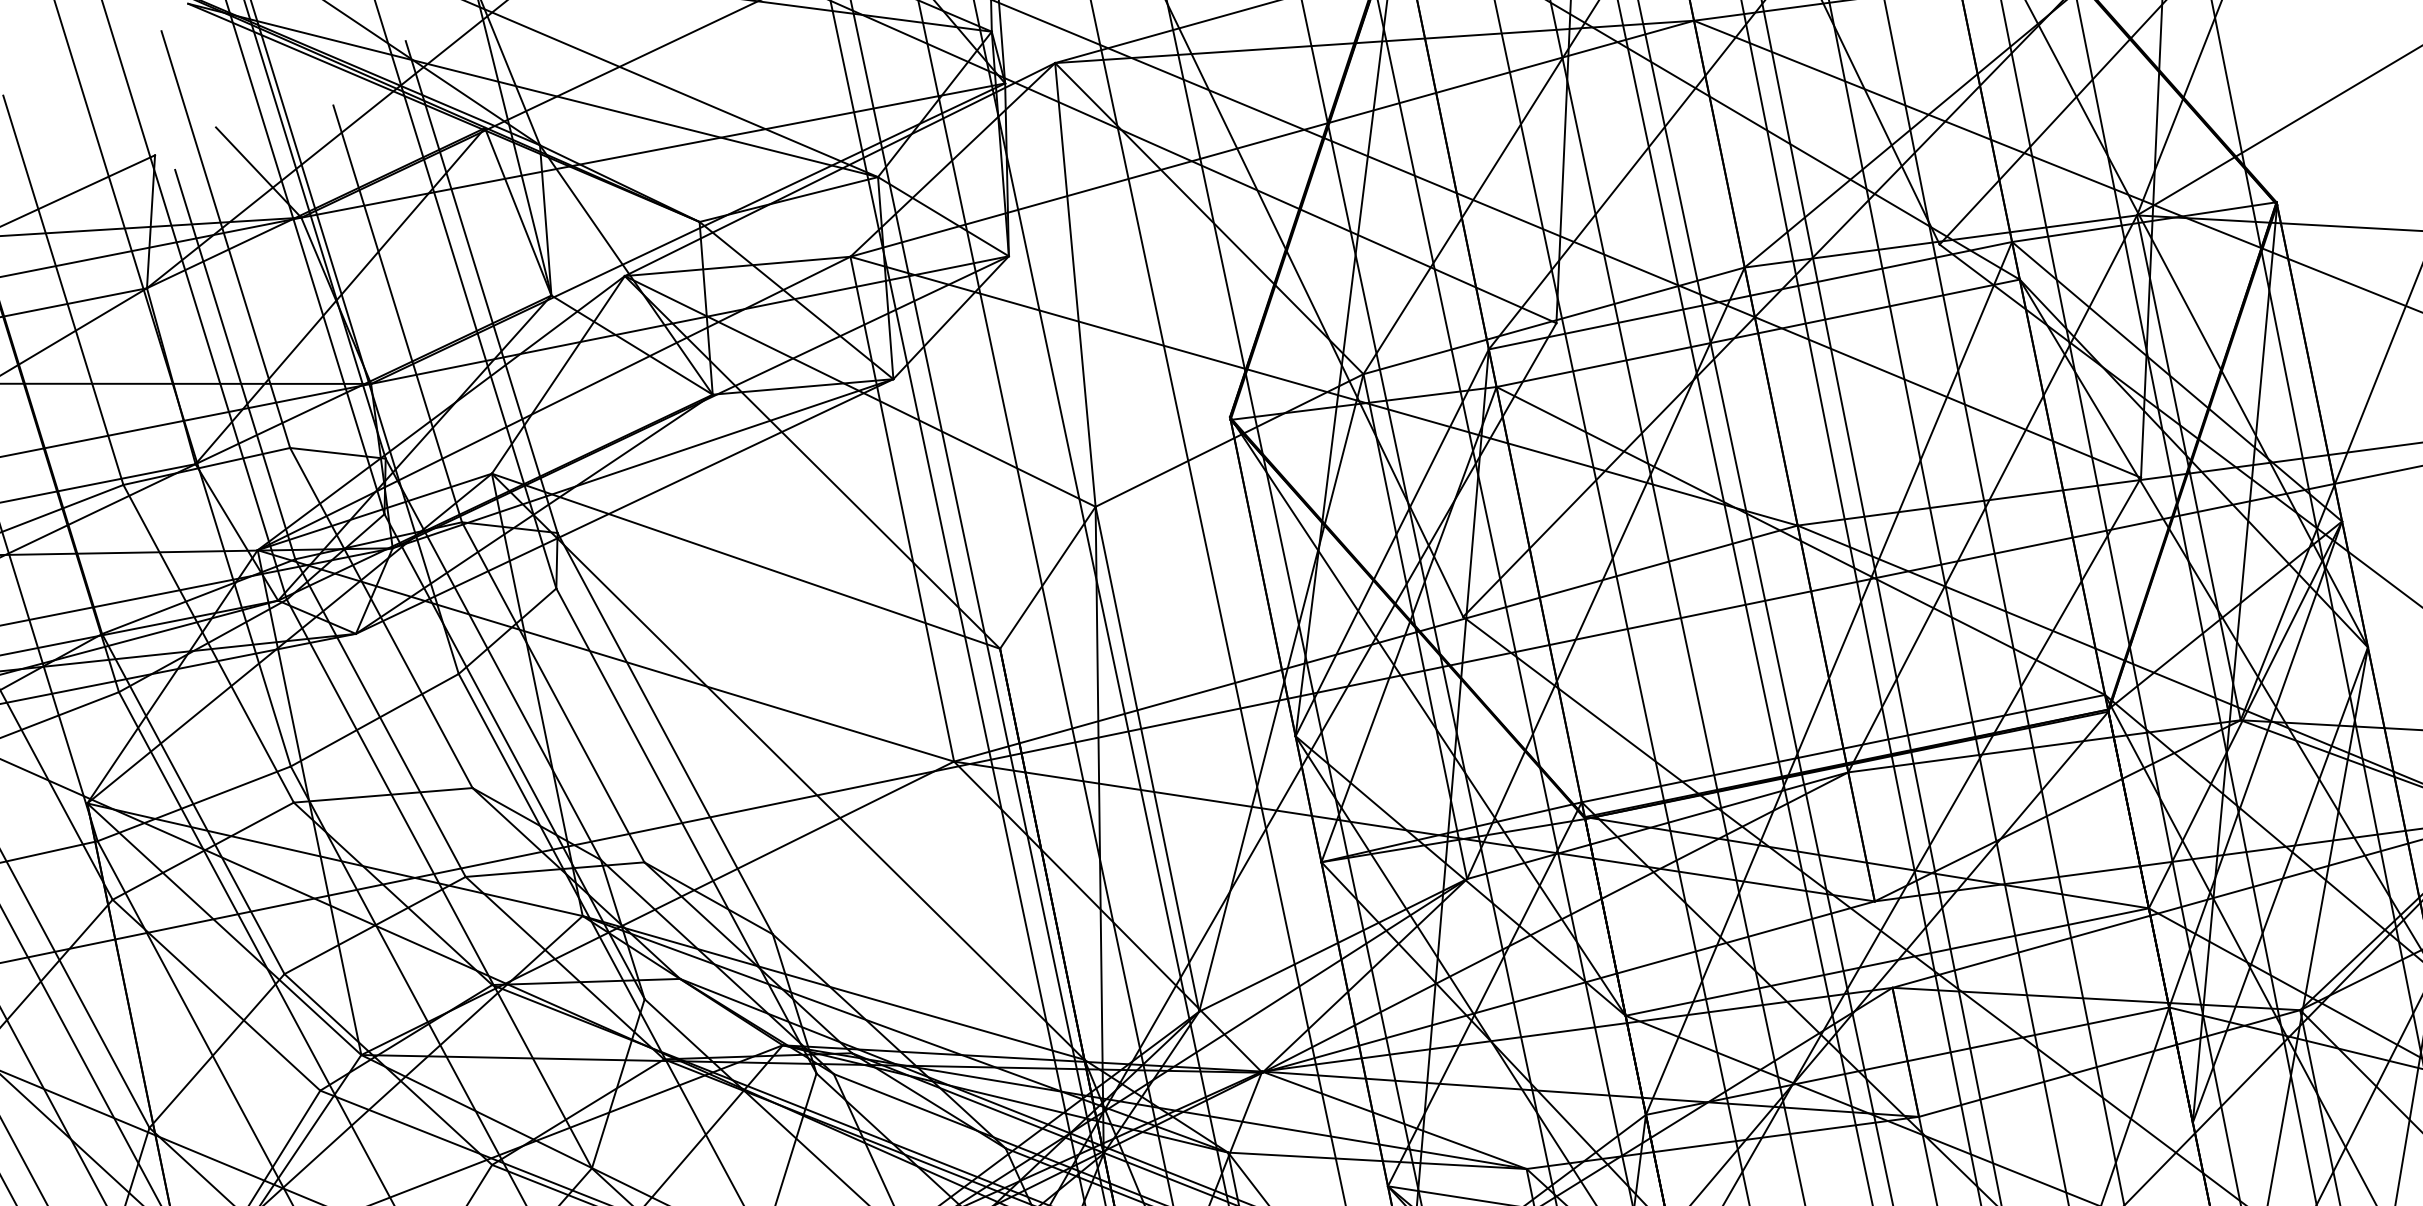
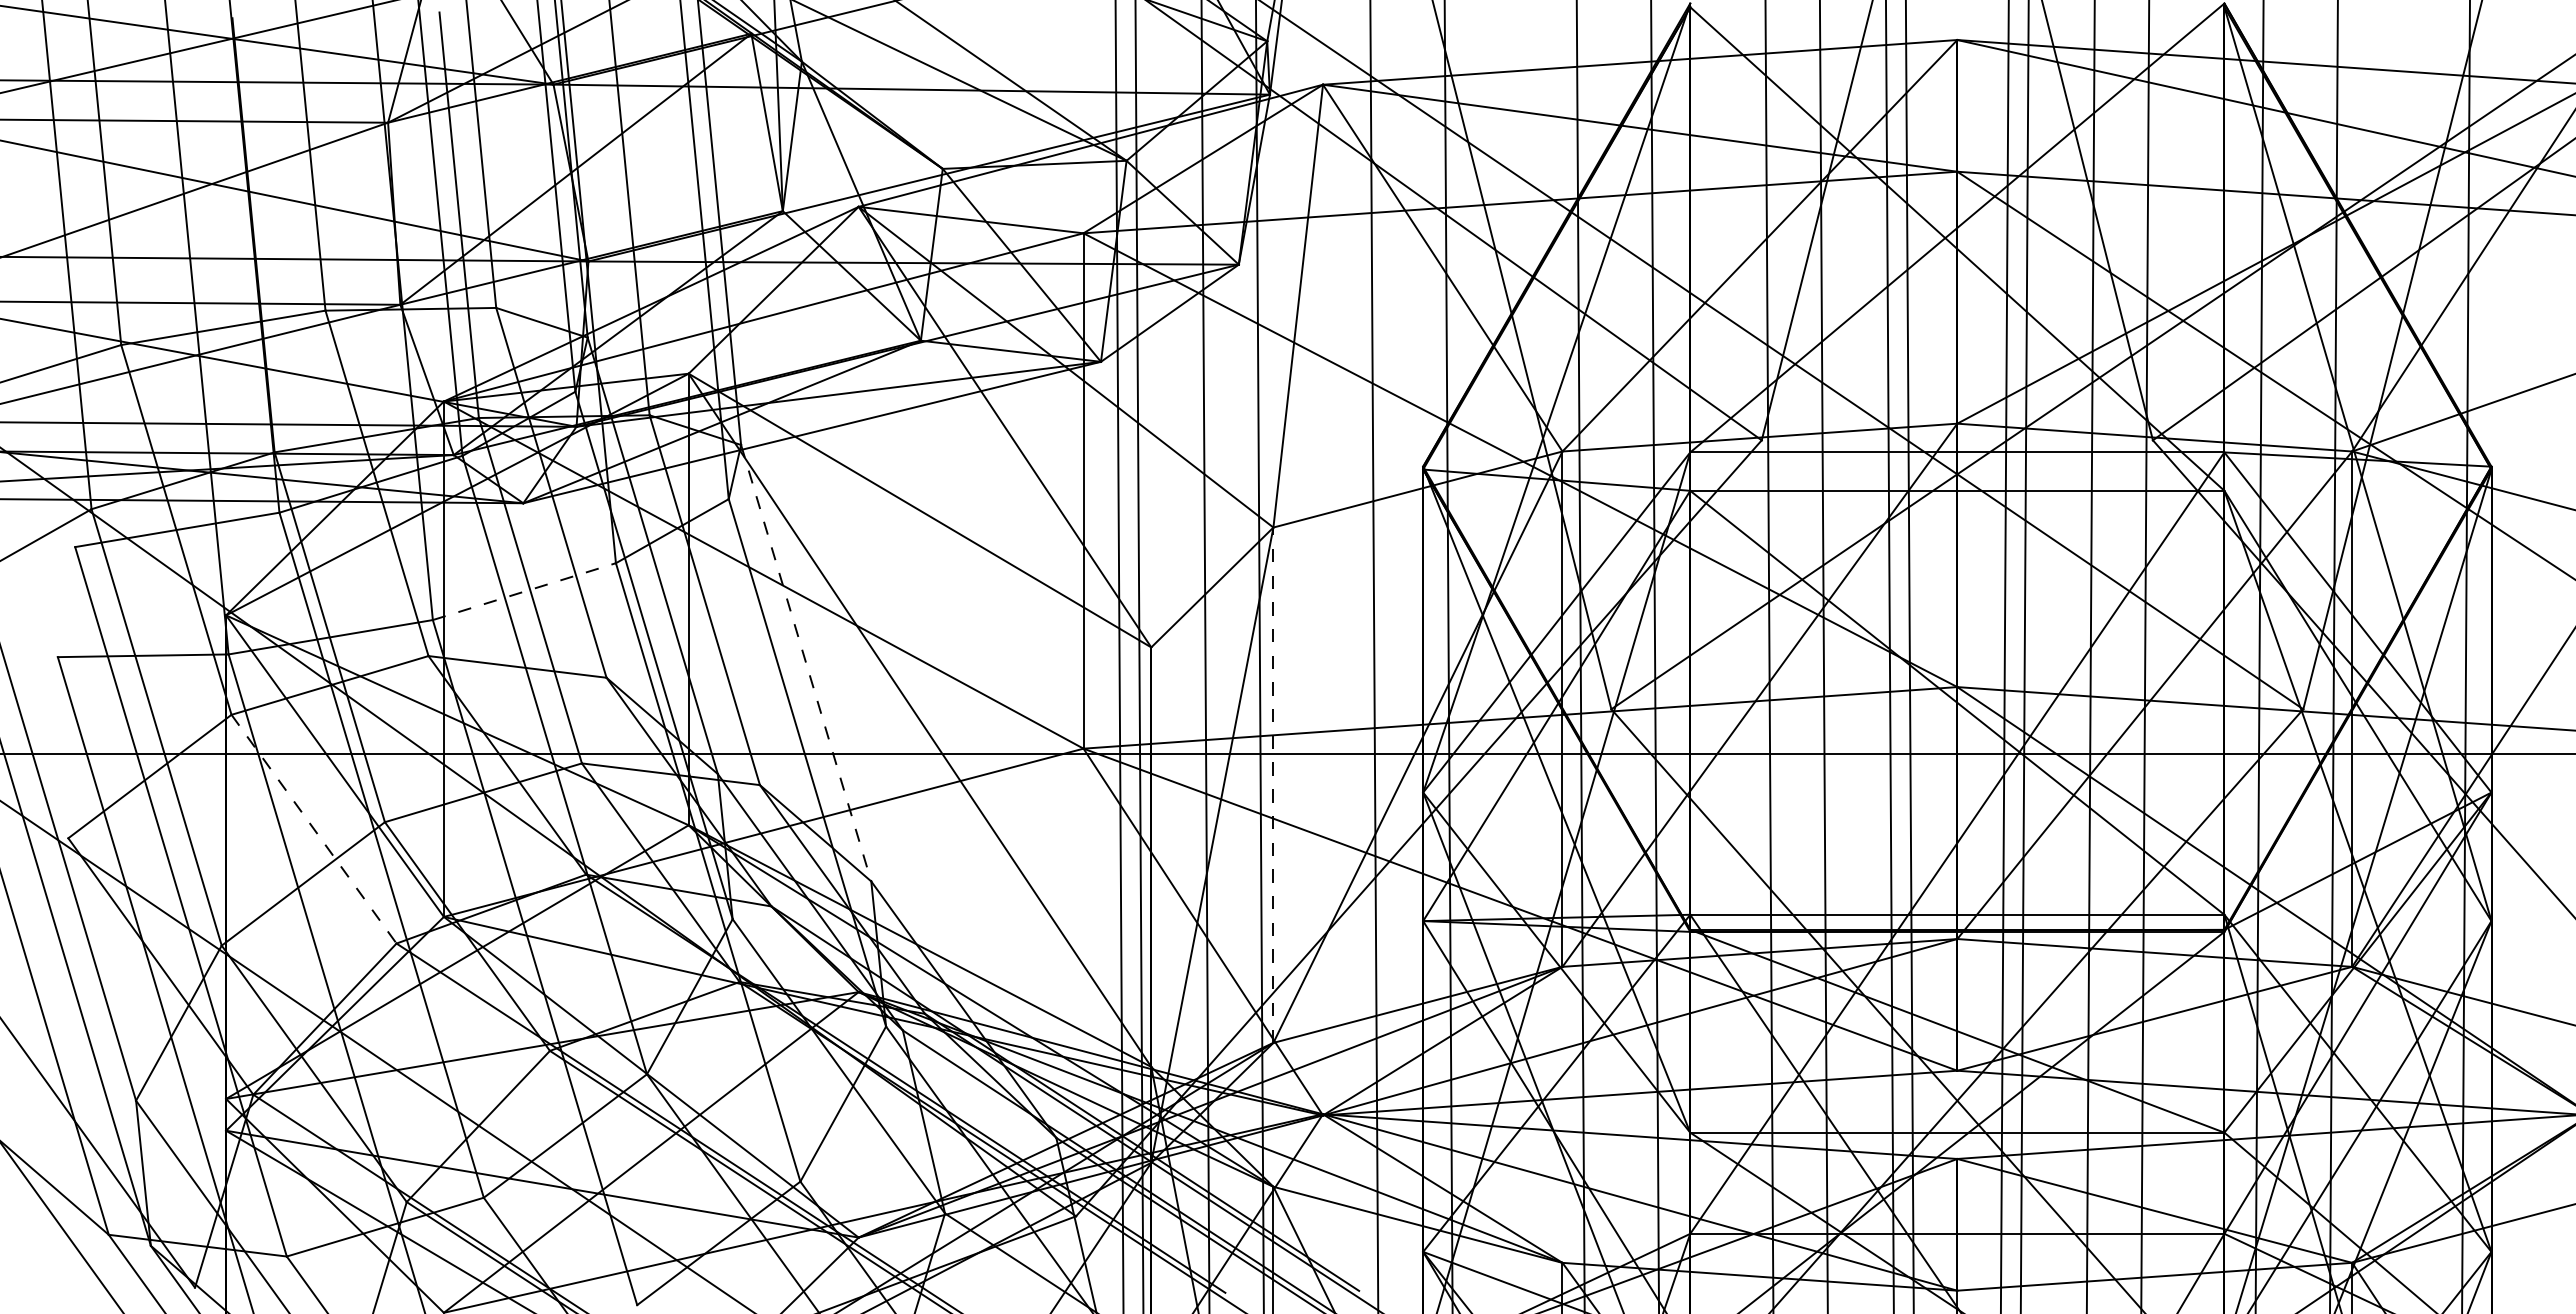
line: (374, 720) -> (524, 591), solid -> dashed
line: (665, 733) -> (806, 663), solid -> dashed
line: (1147, 759) -> (1273, 785), solid -> dashed
line: (216, 995) -> (314, 829), solid -> dashed

